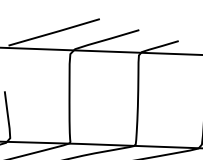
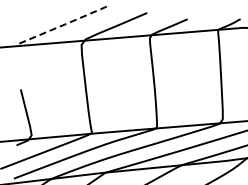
line: (53, 32) -> (62, 25), solid -> dashed

